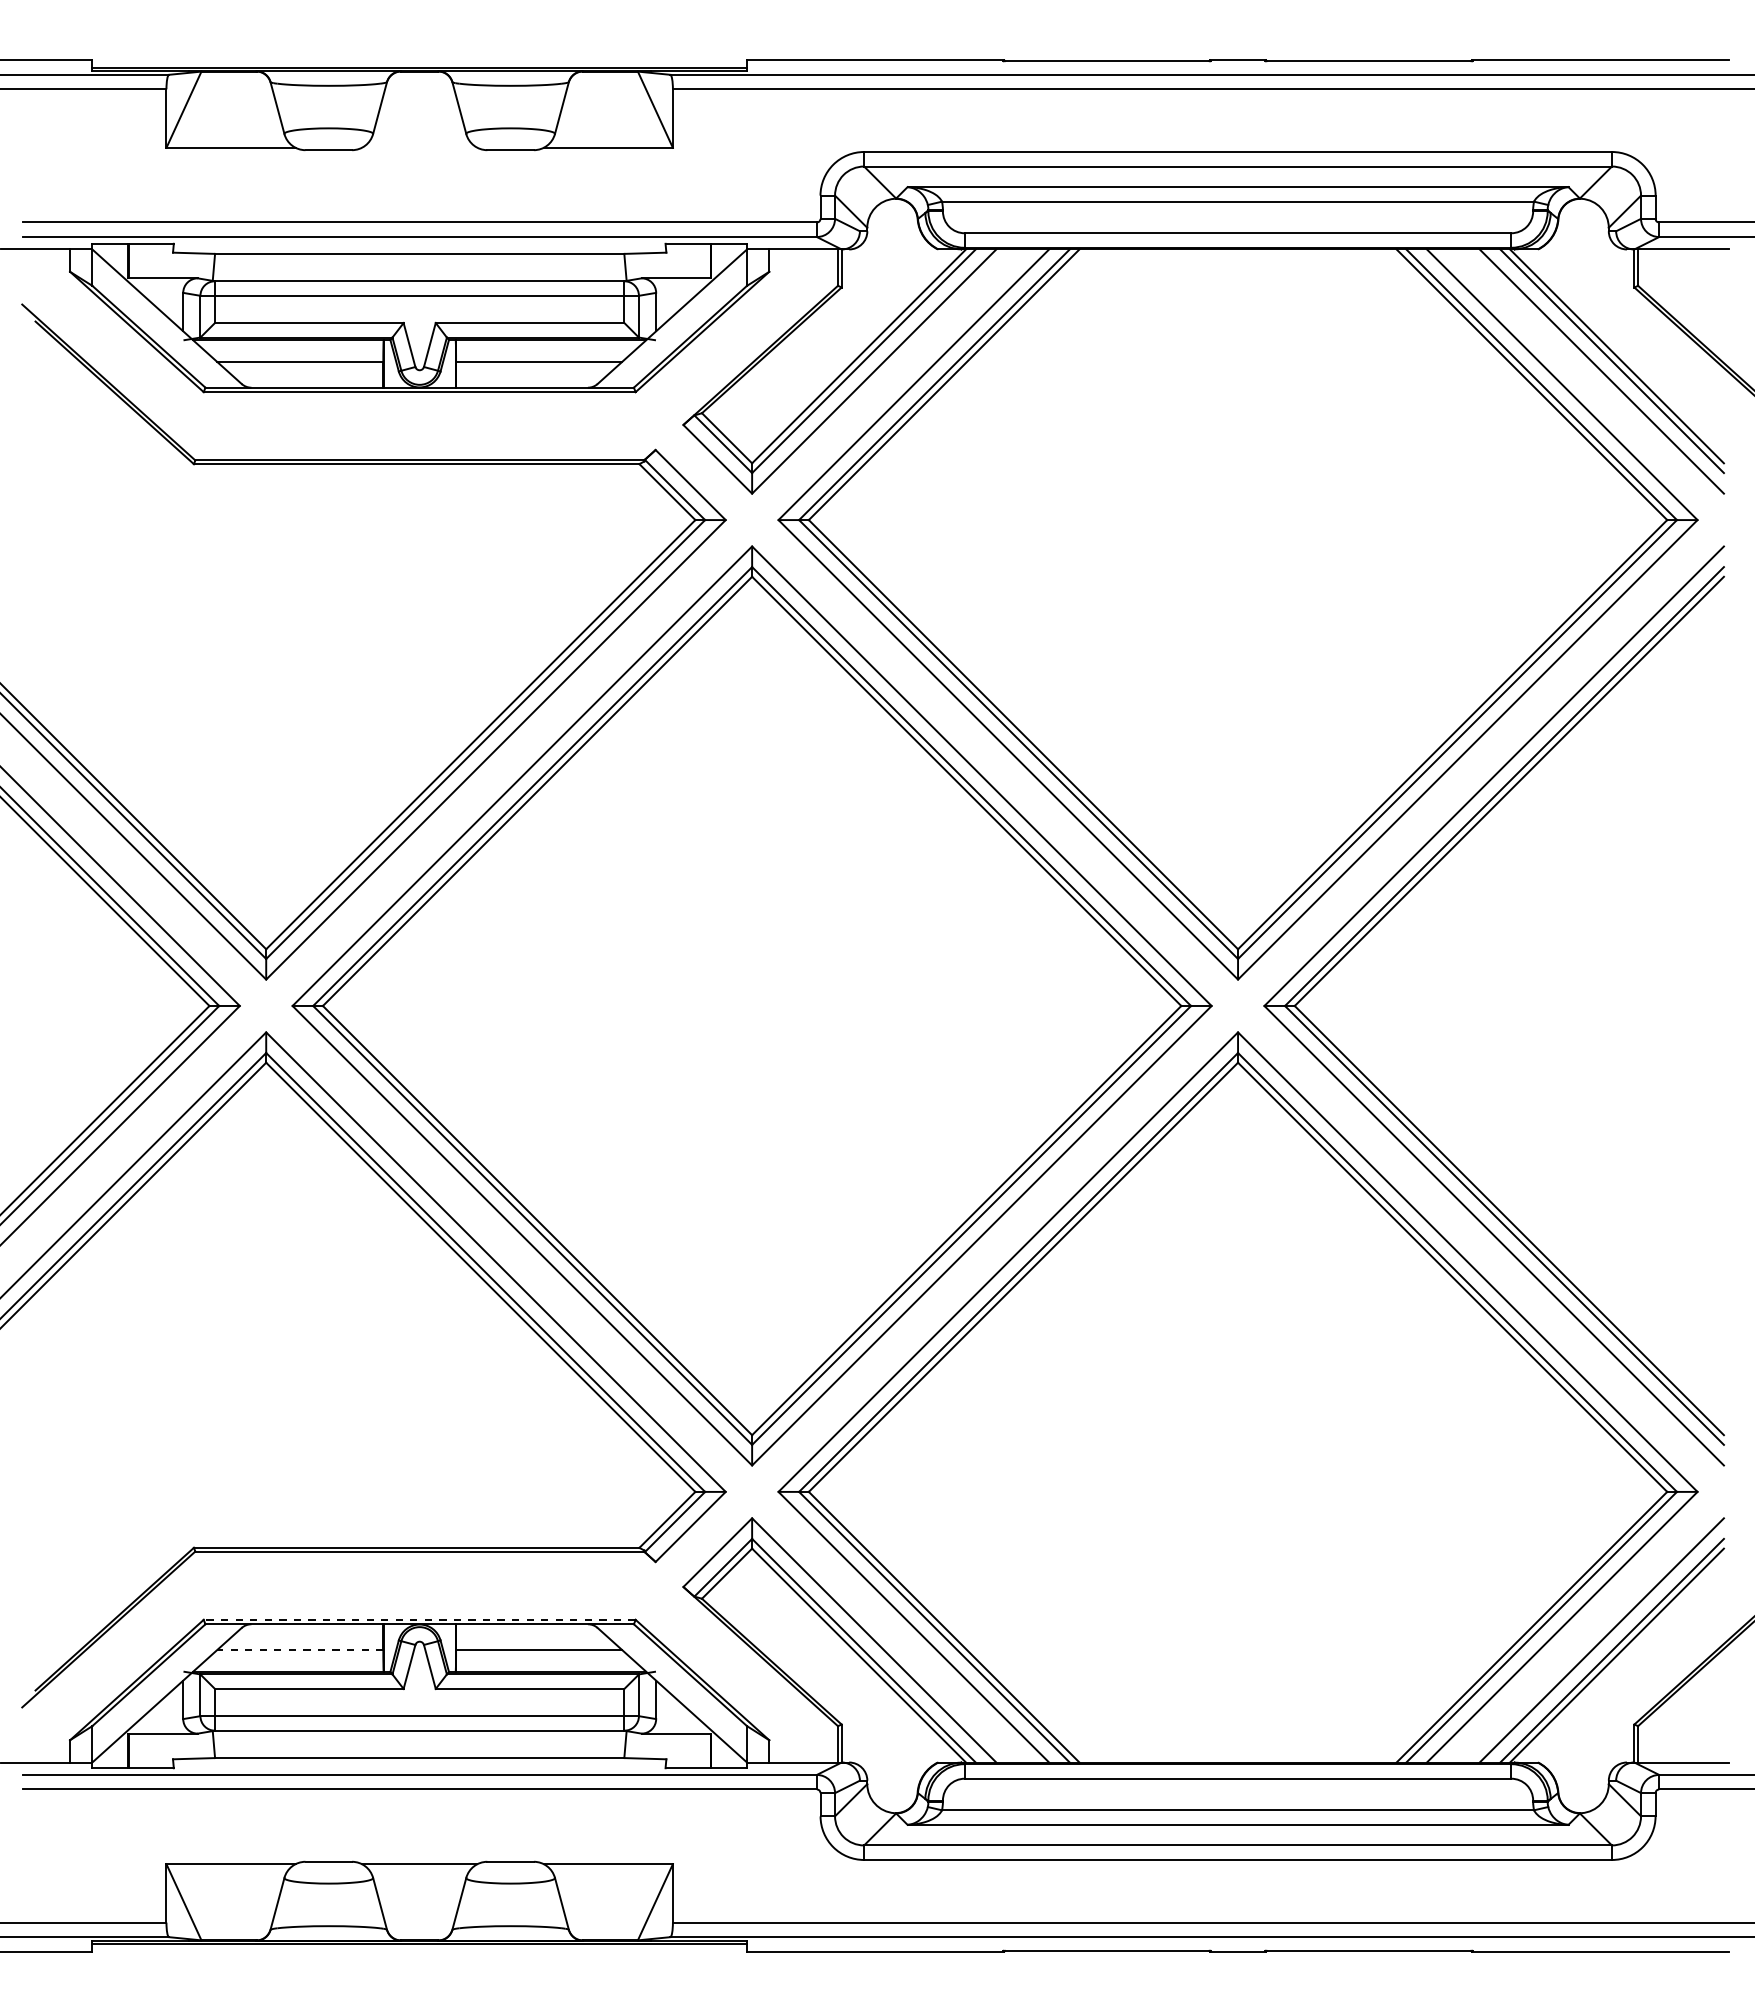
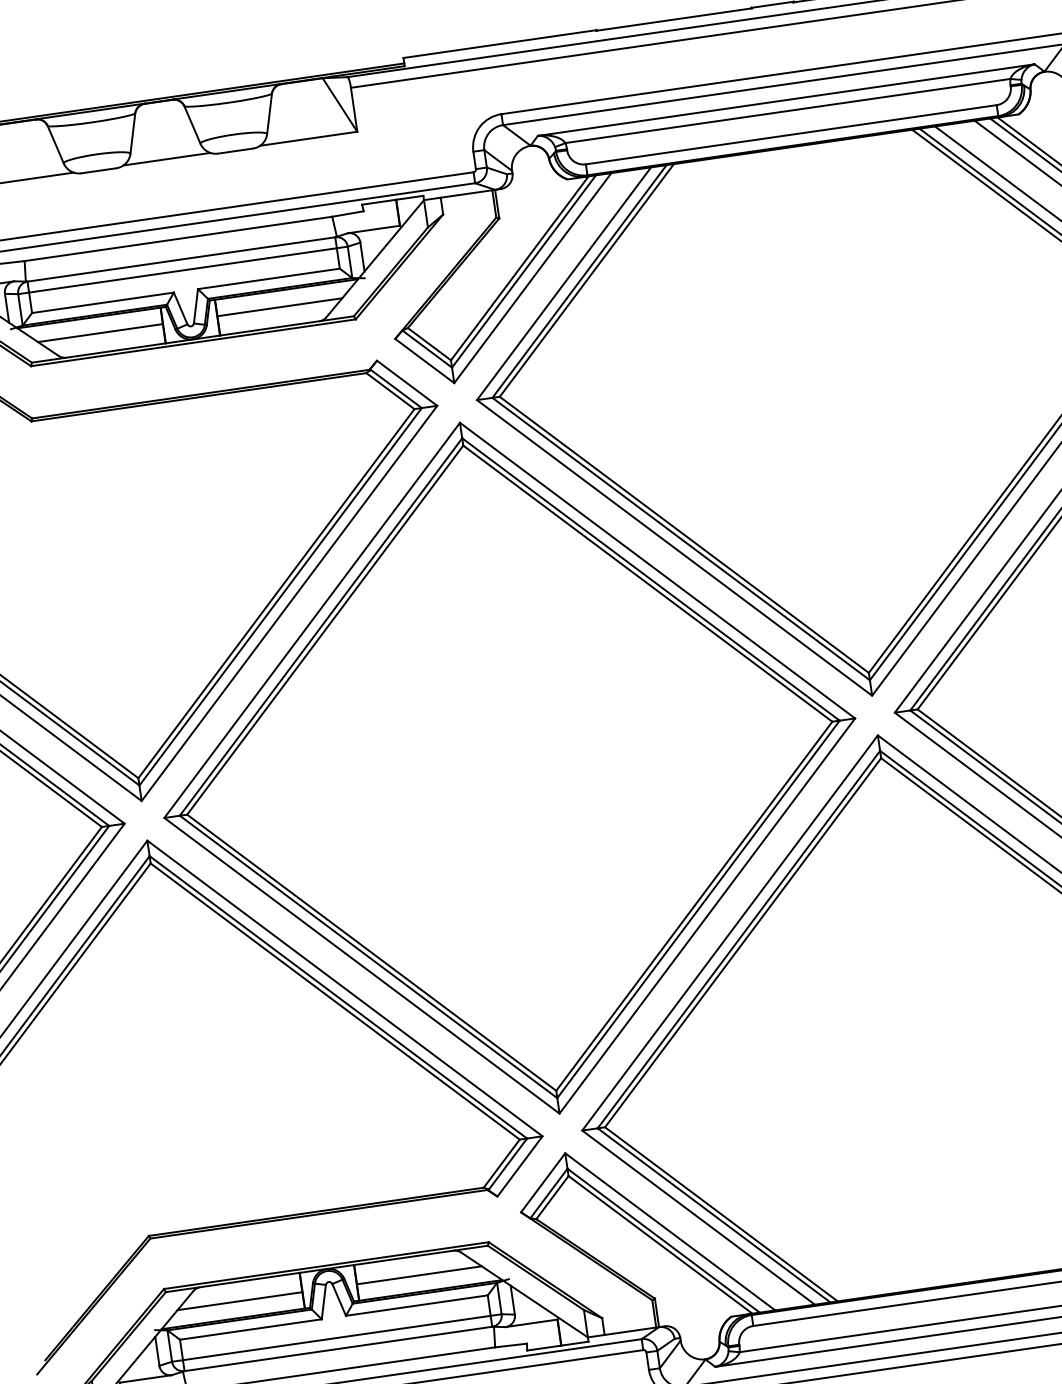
line: (419, 147) -> (166, 158), added
line: (419, 1619) -> (326, 1265), dashed -> solid
line: (300, 1649) -> (240, 1300), dashed -> solid

